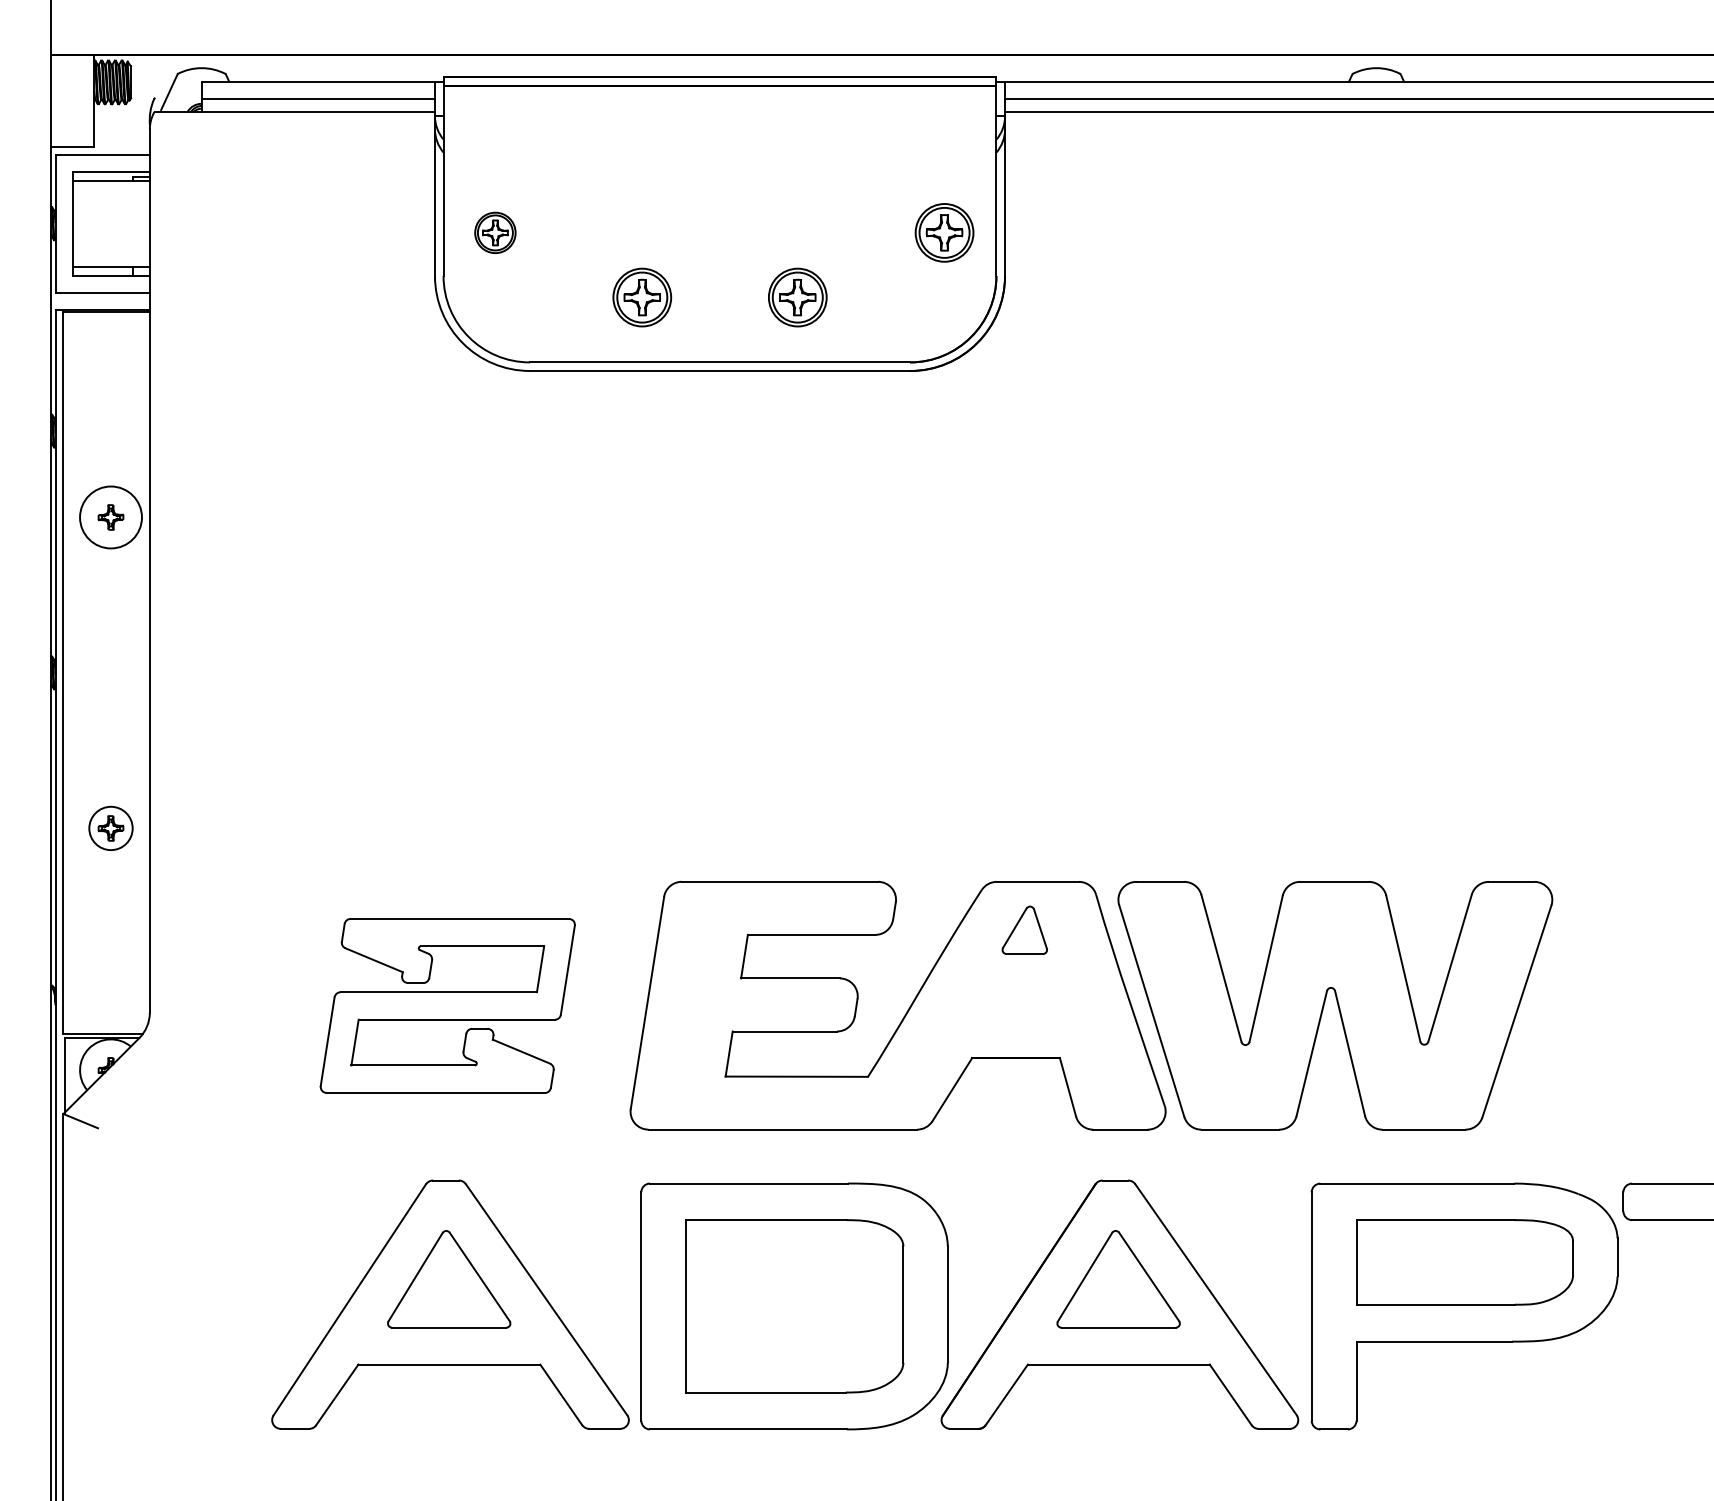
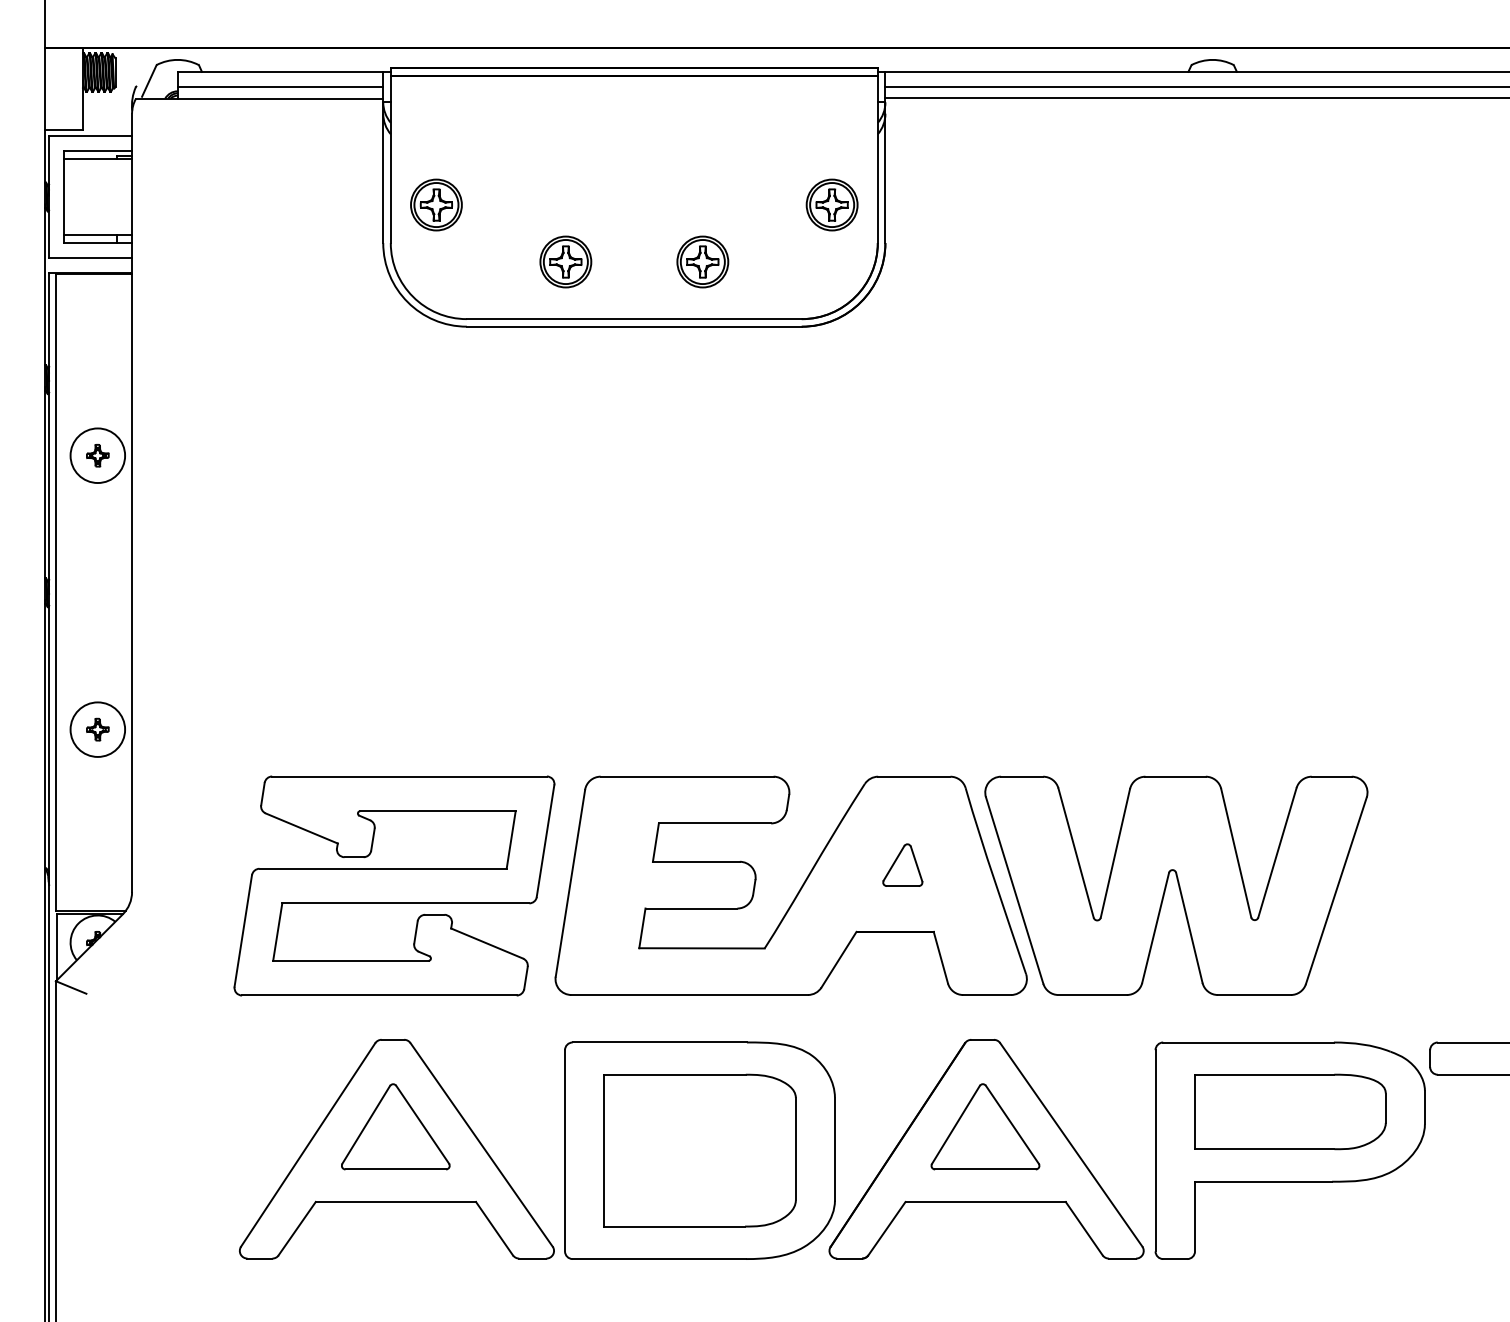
part: (495, 232) -> (436, 204), size x1.43
circle: (110, 828) -> (97, 729), size x1.43
part: (1024, 929) -> (902, 864), moved
part: (447, 1005) -> (394, 885), size x1.43

